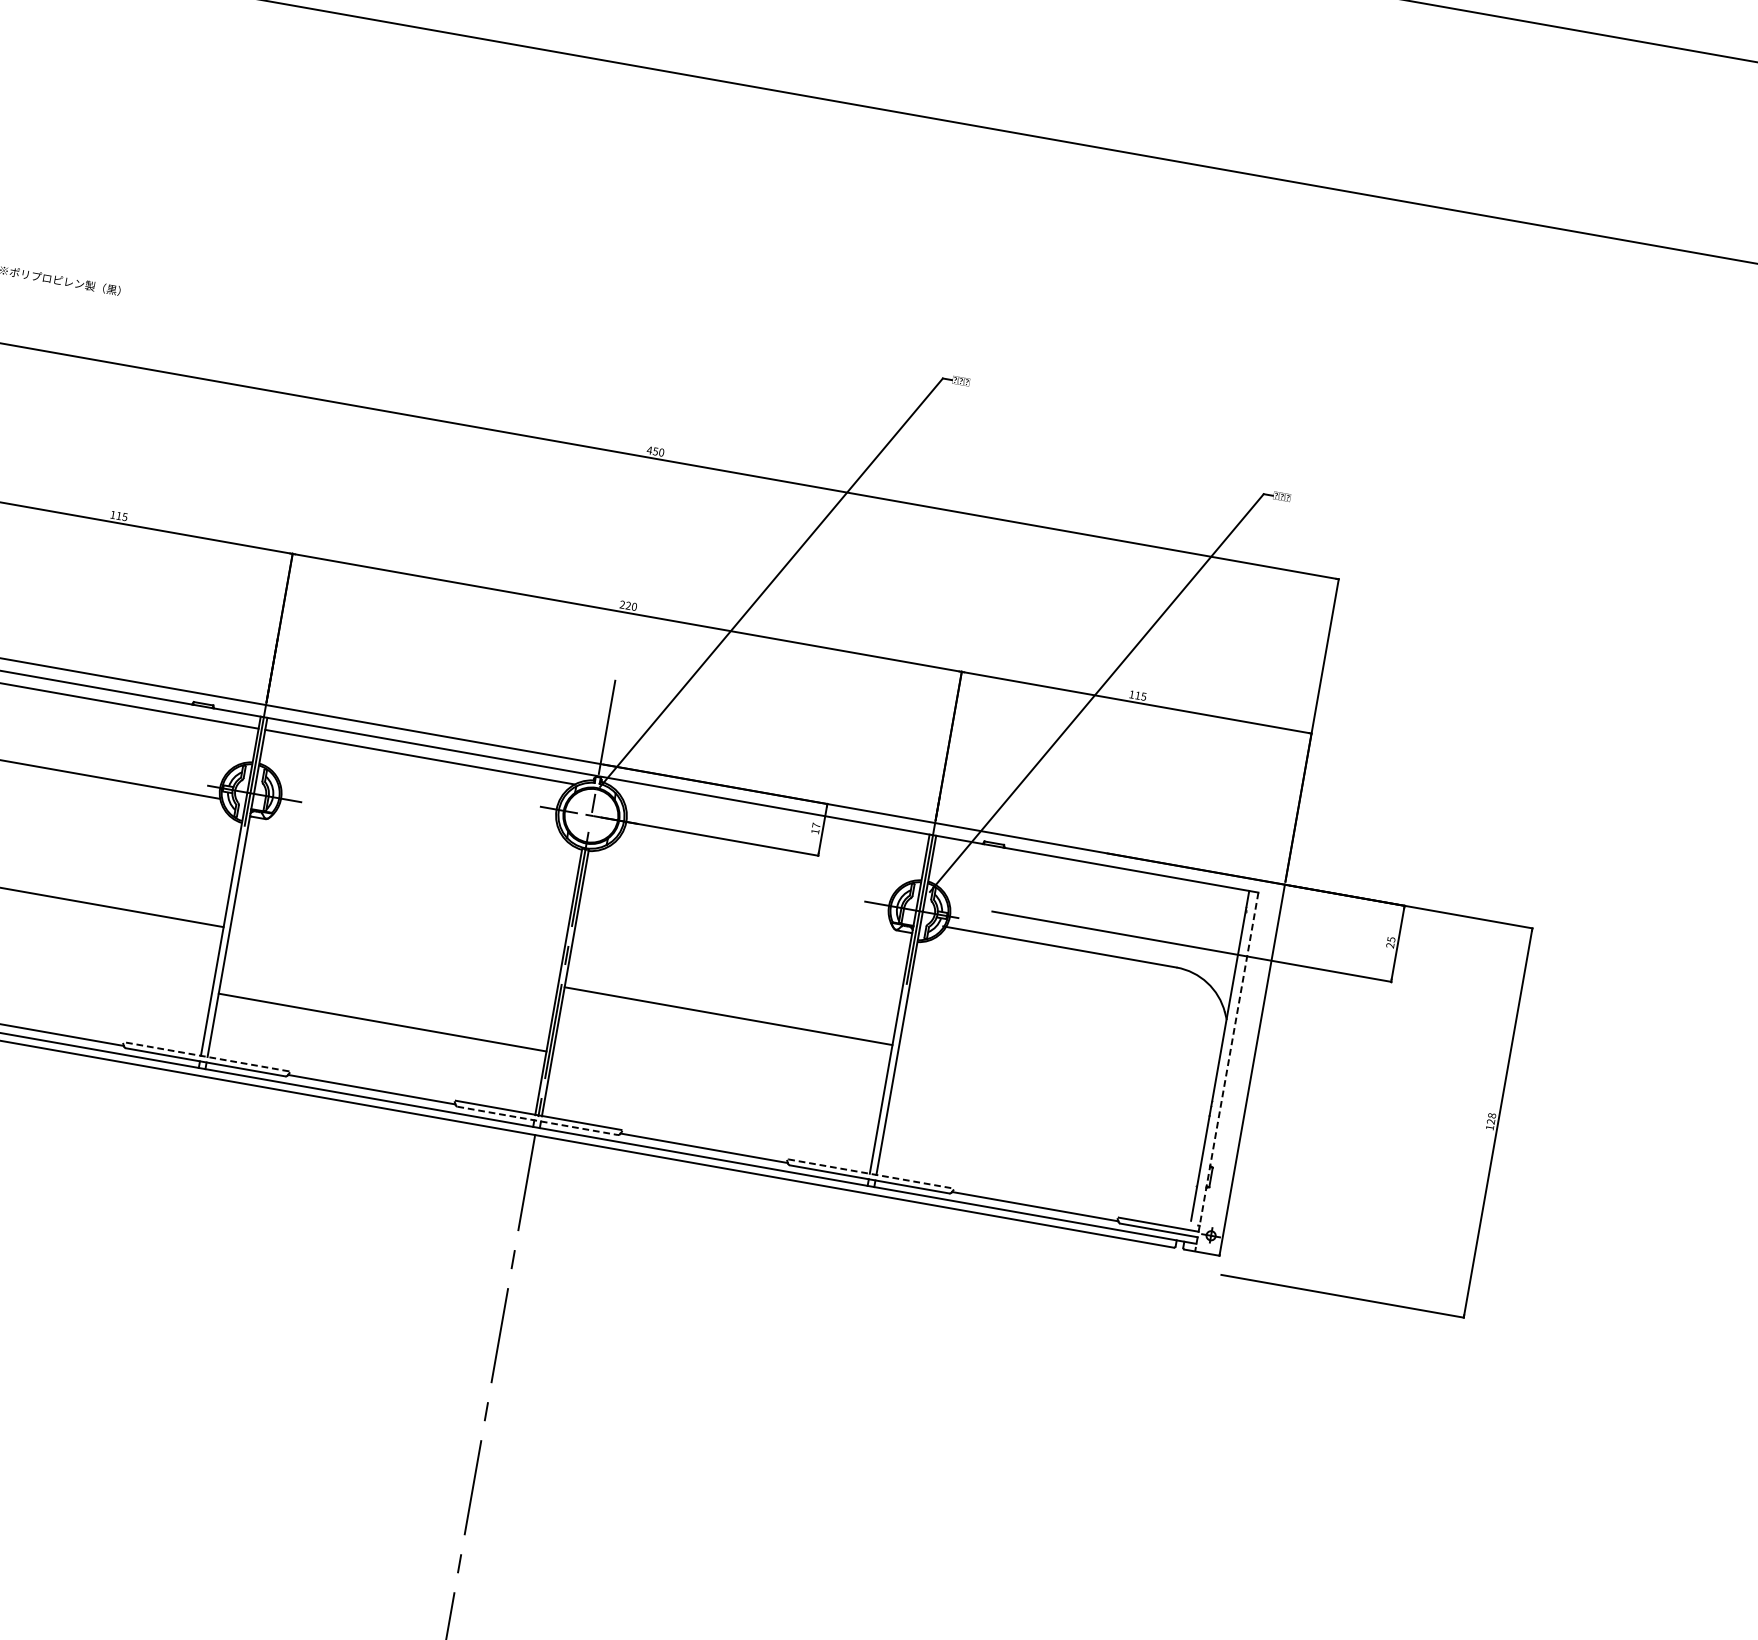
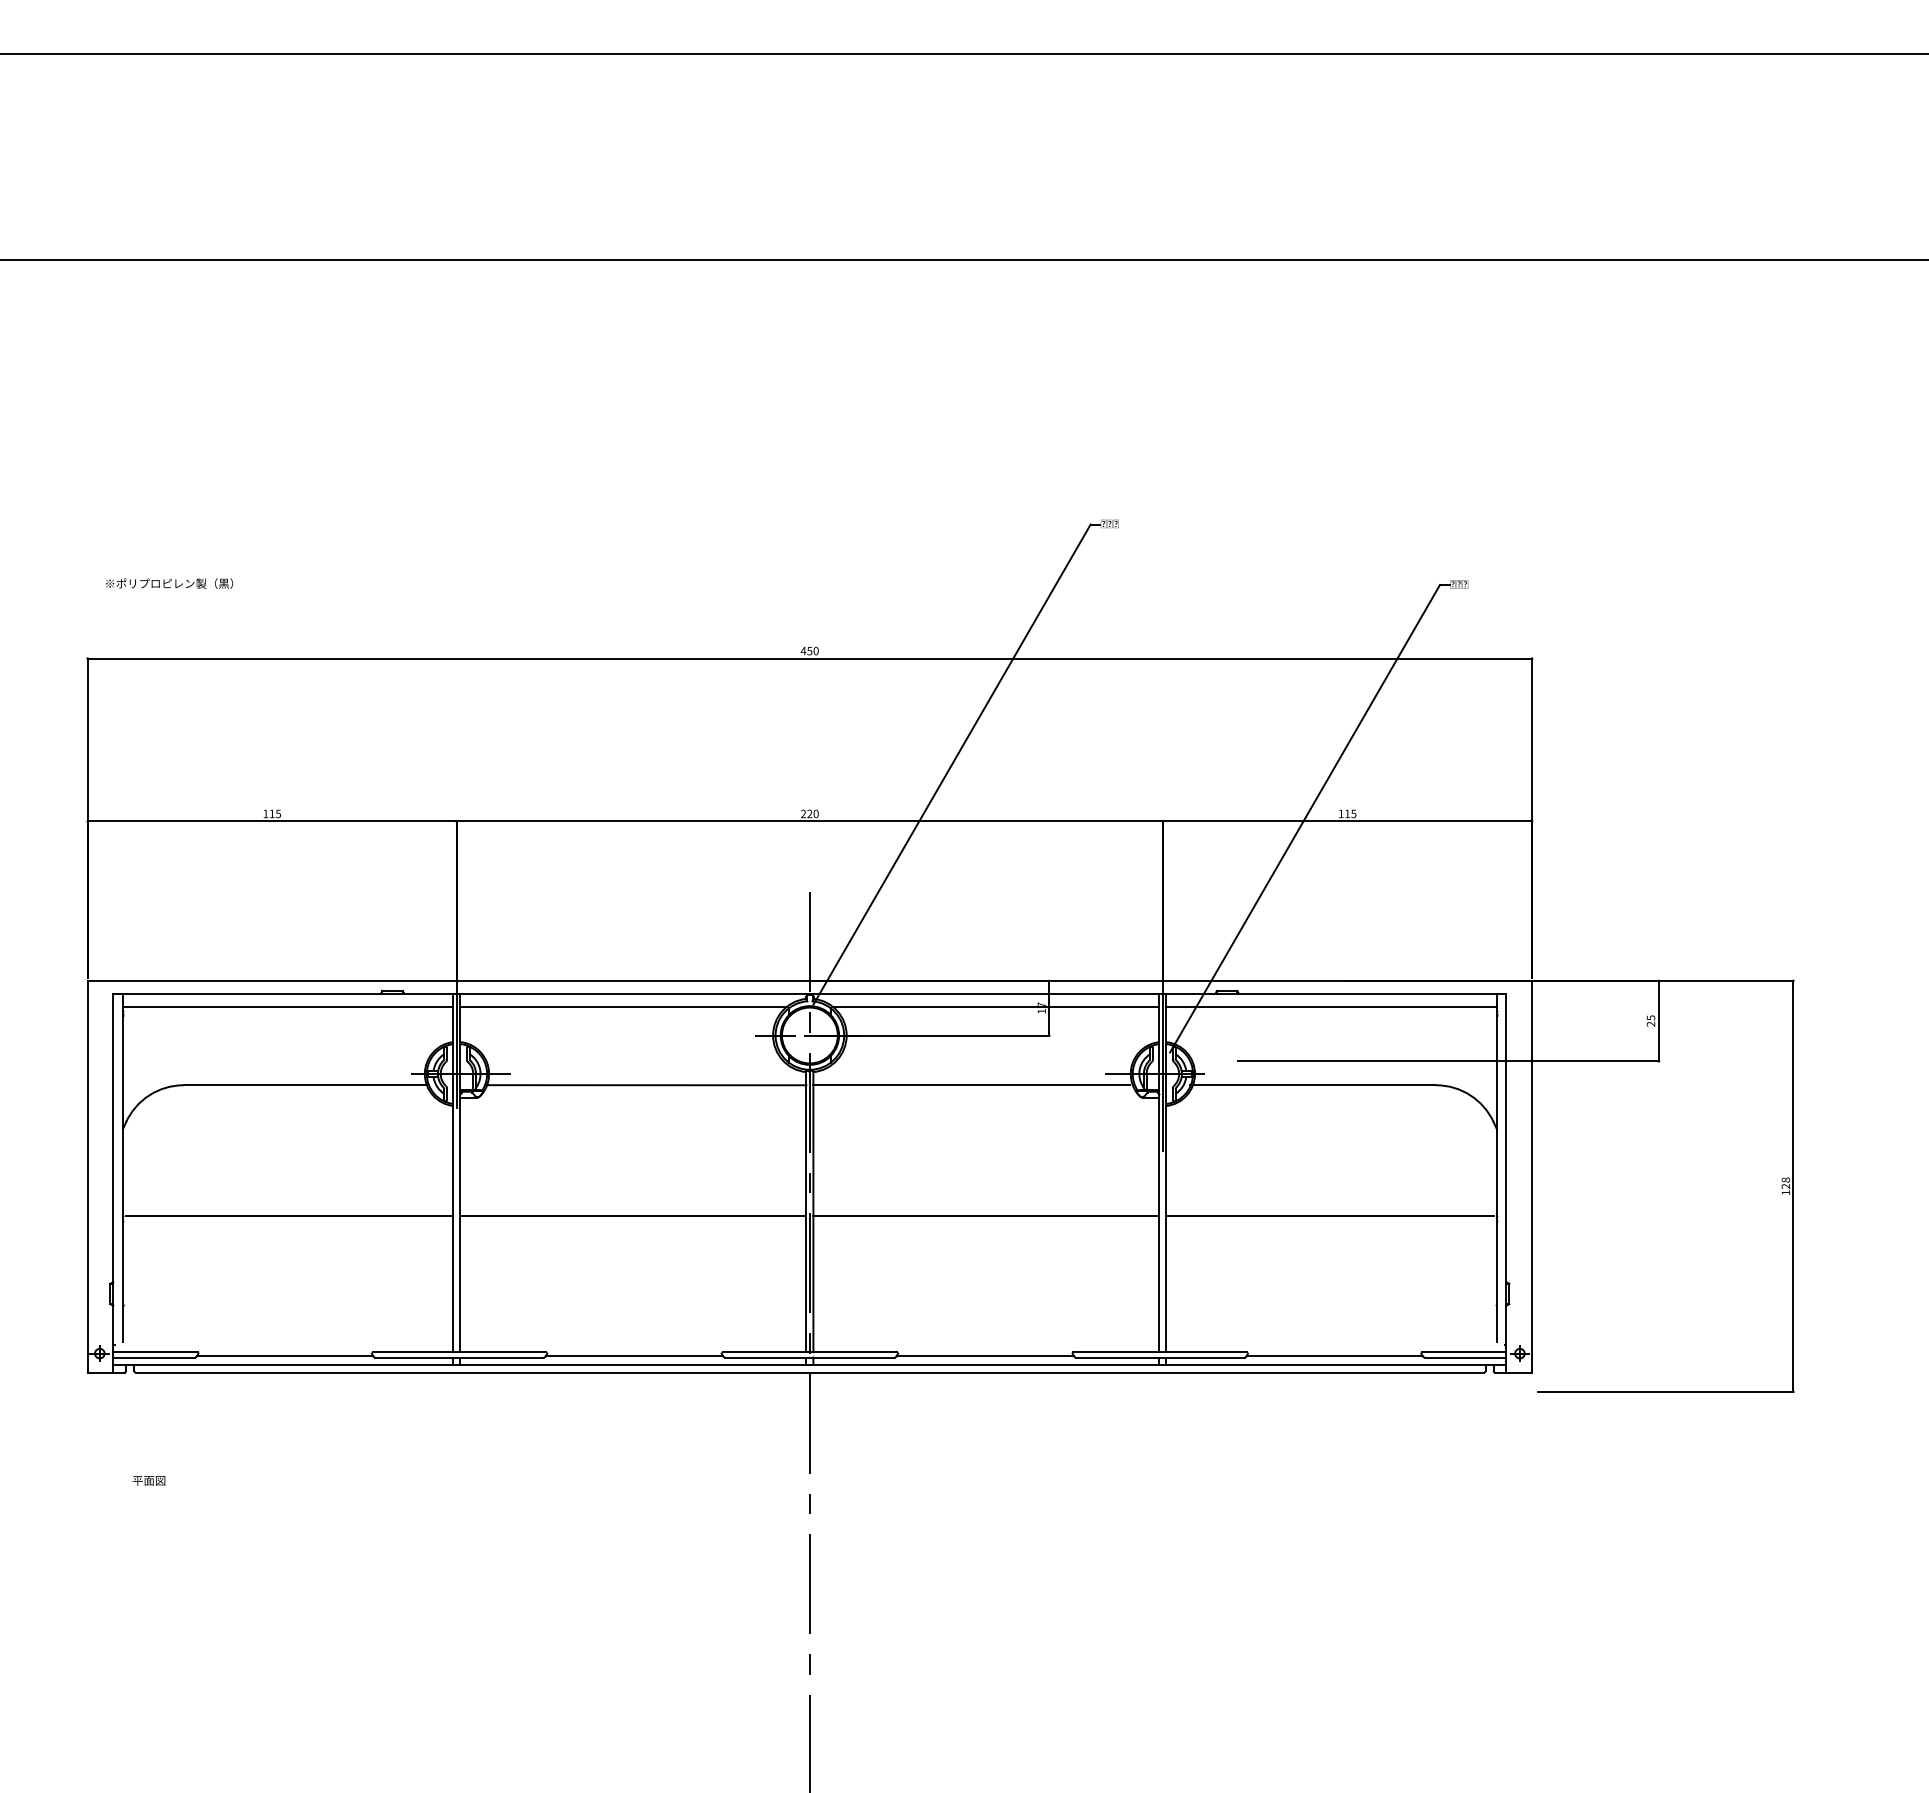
line: (772, 819) -> (995, 1006), added
line: (428, 835) -> (646, 1085), added
line: (1090, 875) -> (1331, 1006), added
line: (736, 890) -> (971, 1085), added
line: (382, 1022) -> (633, 1215), moved
line: (206, 1056) -> (459, 1351), dashed -> solid
line: (1226, 1072) -> (1506, 1183), dashed -> solid
line: (1053, 1073) -> (1329, 1215), added
line: (537, 1120) -> (809, 1357), dashed -> solid
line: (870, 1173) -> (1160, 1351), dashed -> solid

